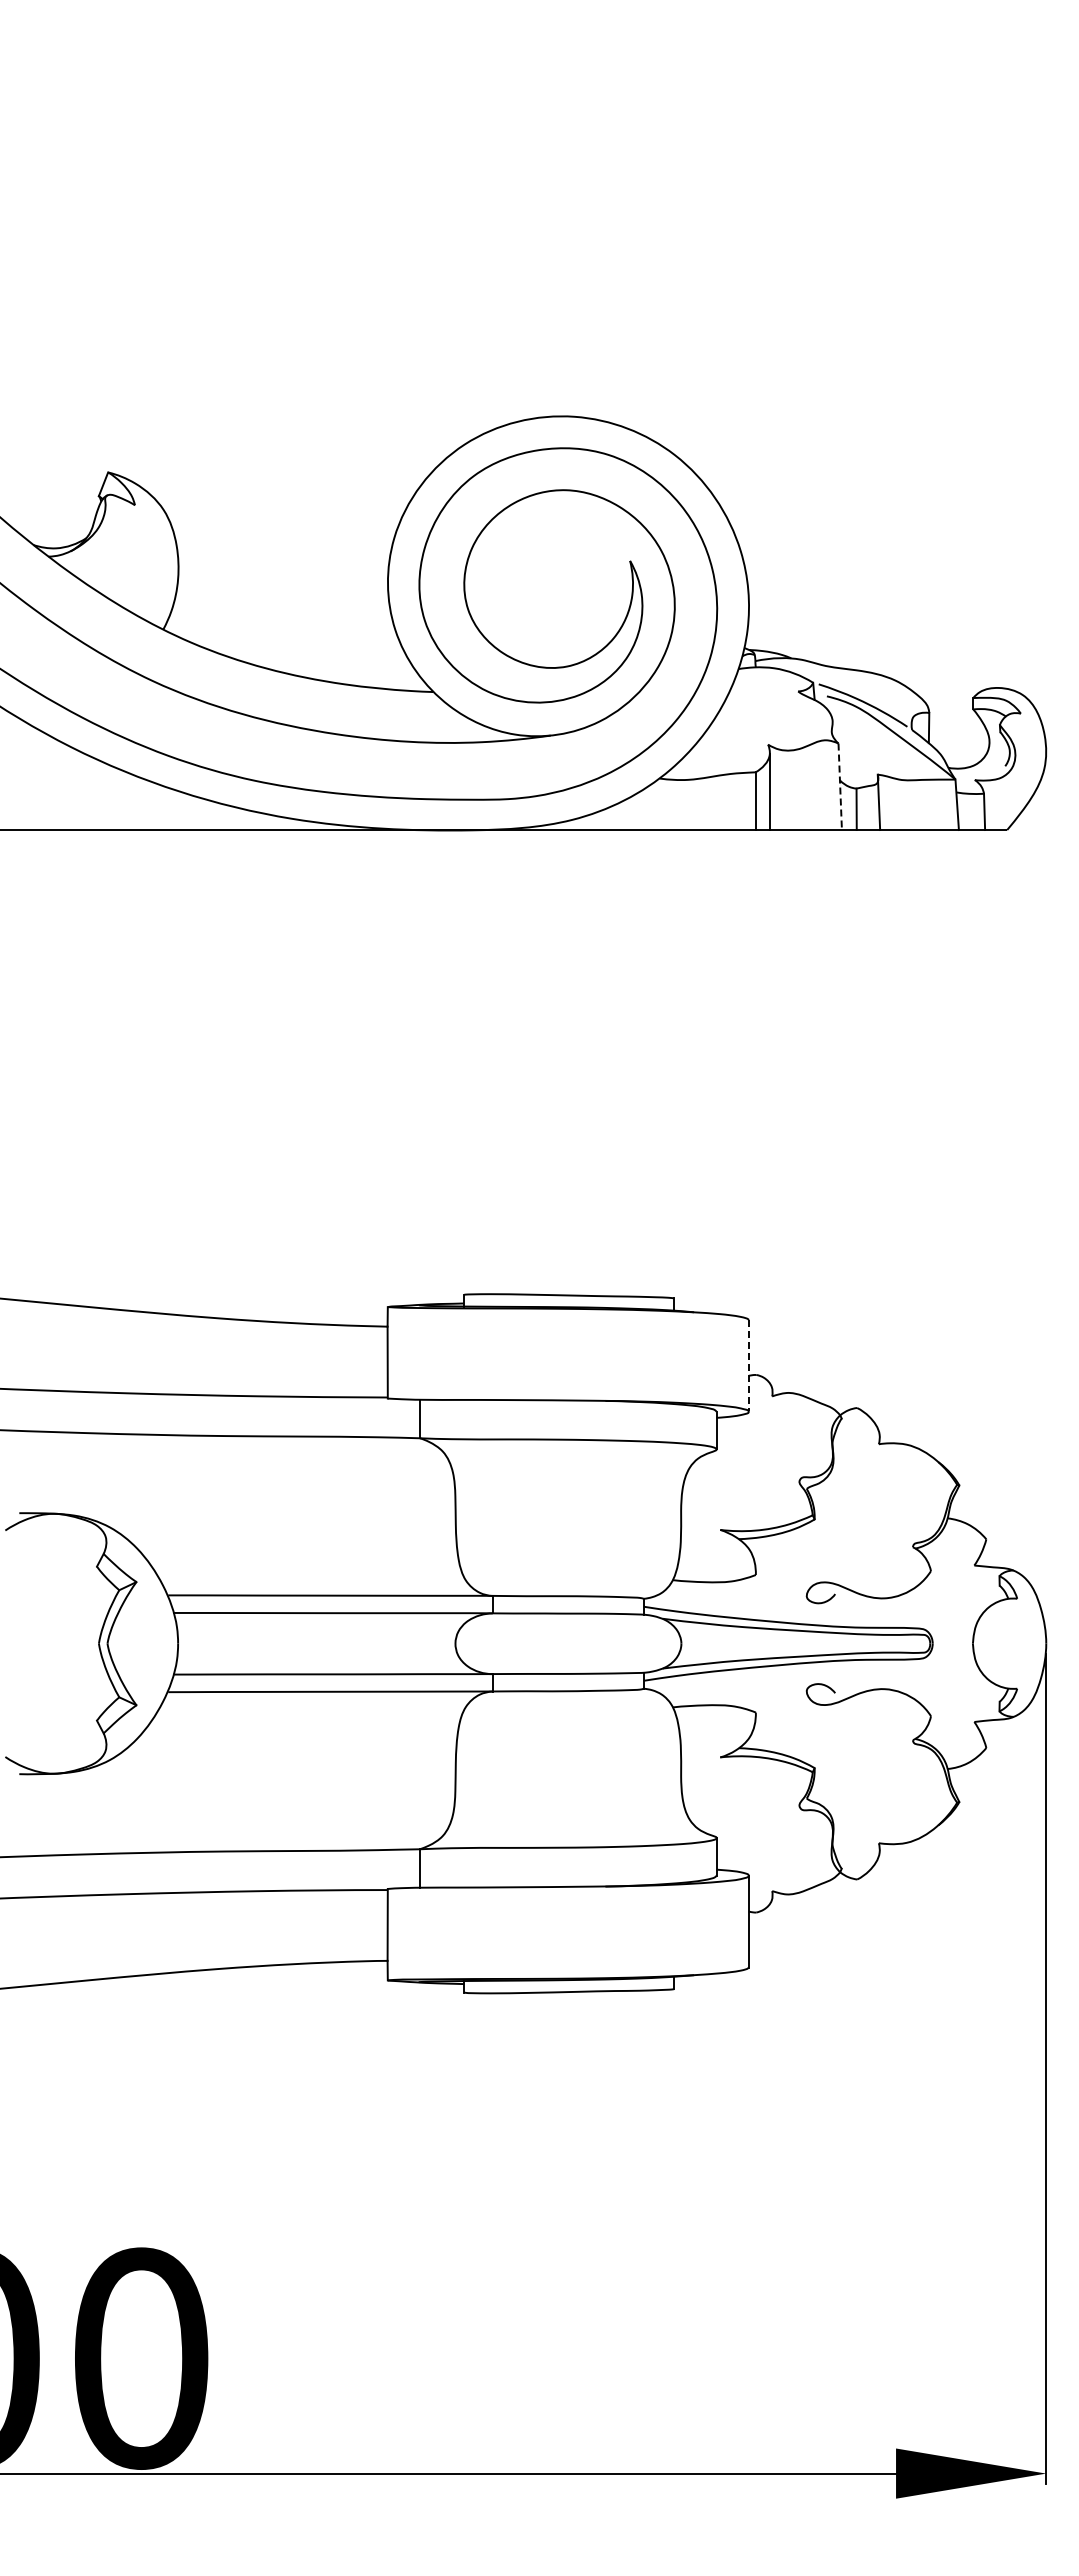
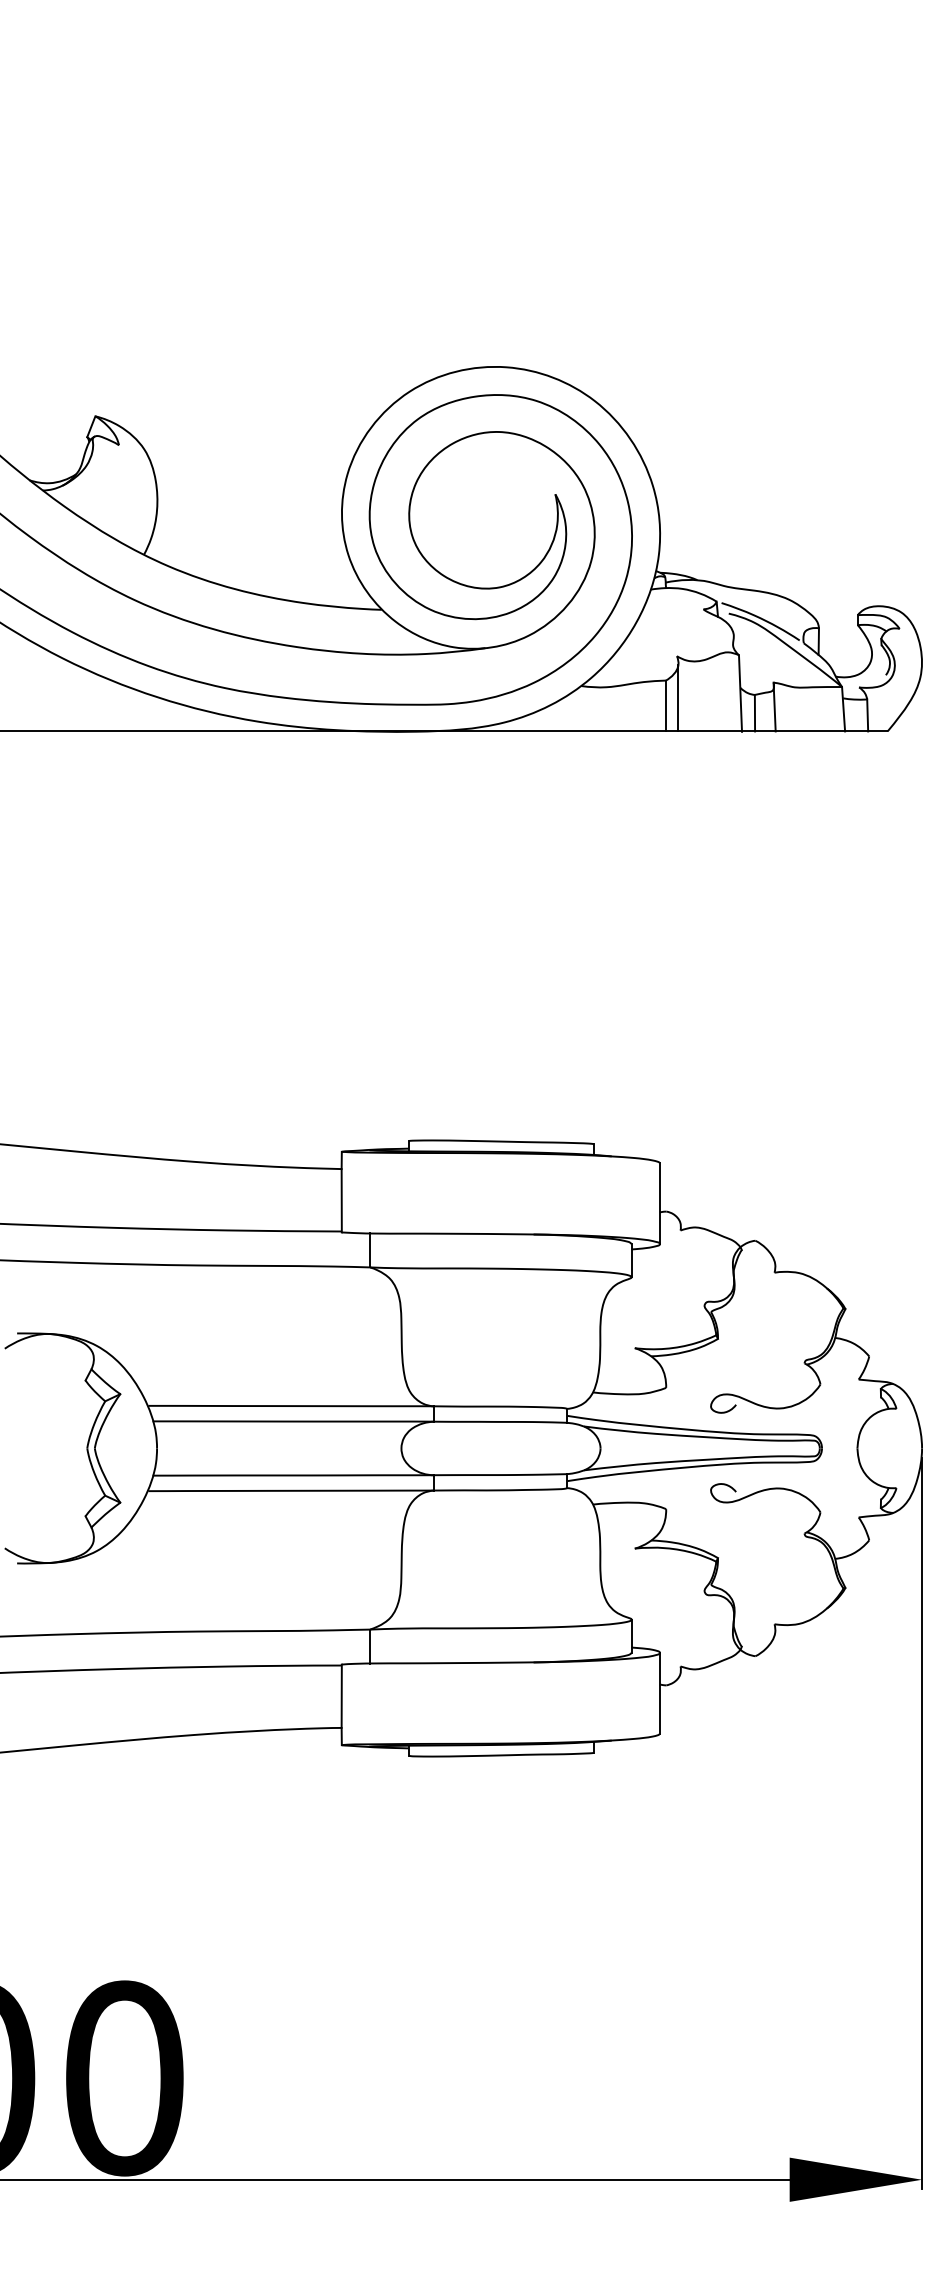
line: (840, 787) -> (740, 693), dashed -> solid
line: (748, 1365) -> (659, 1203), dashed -> solid

